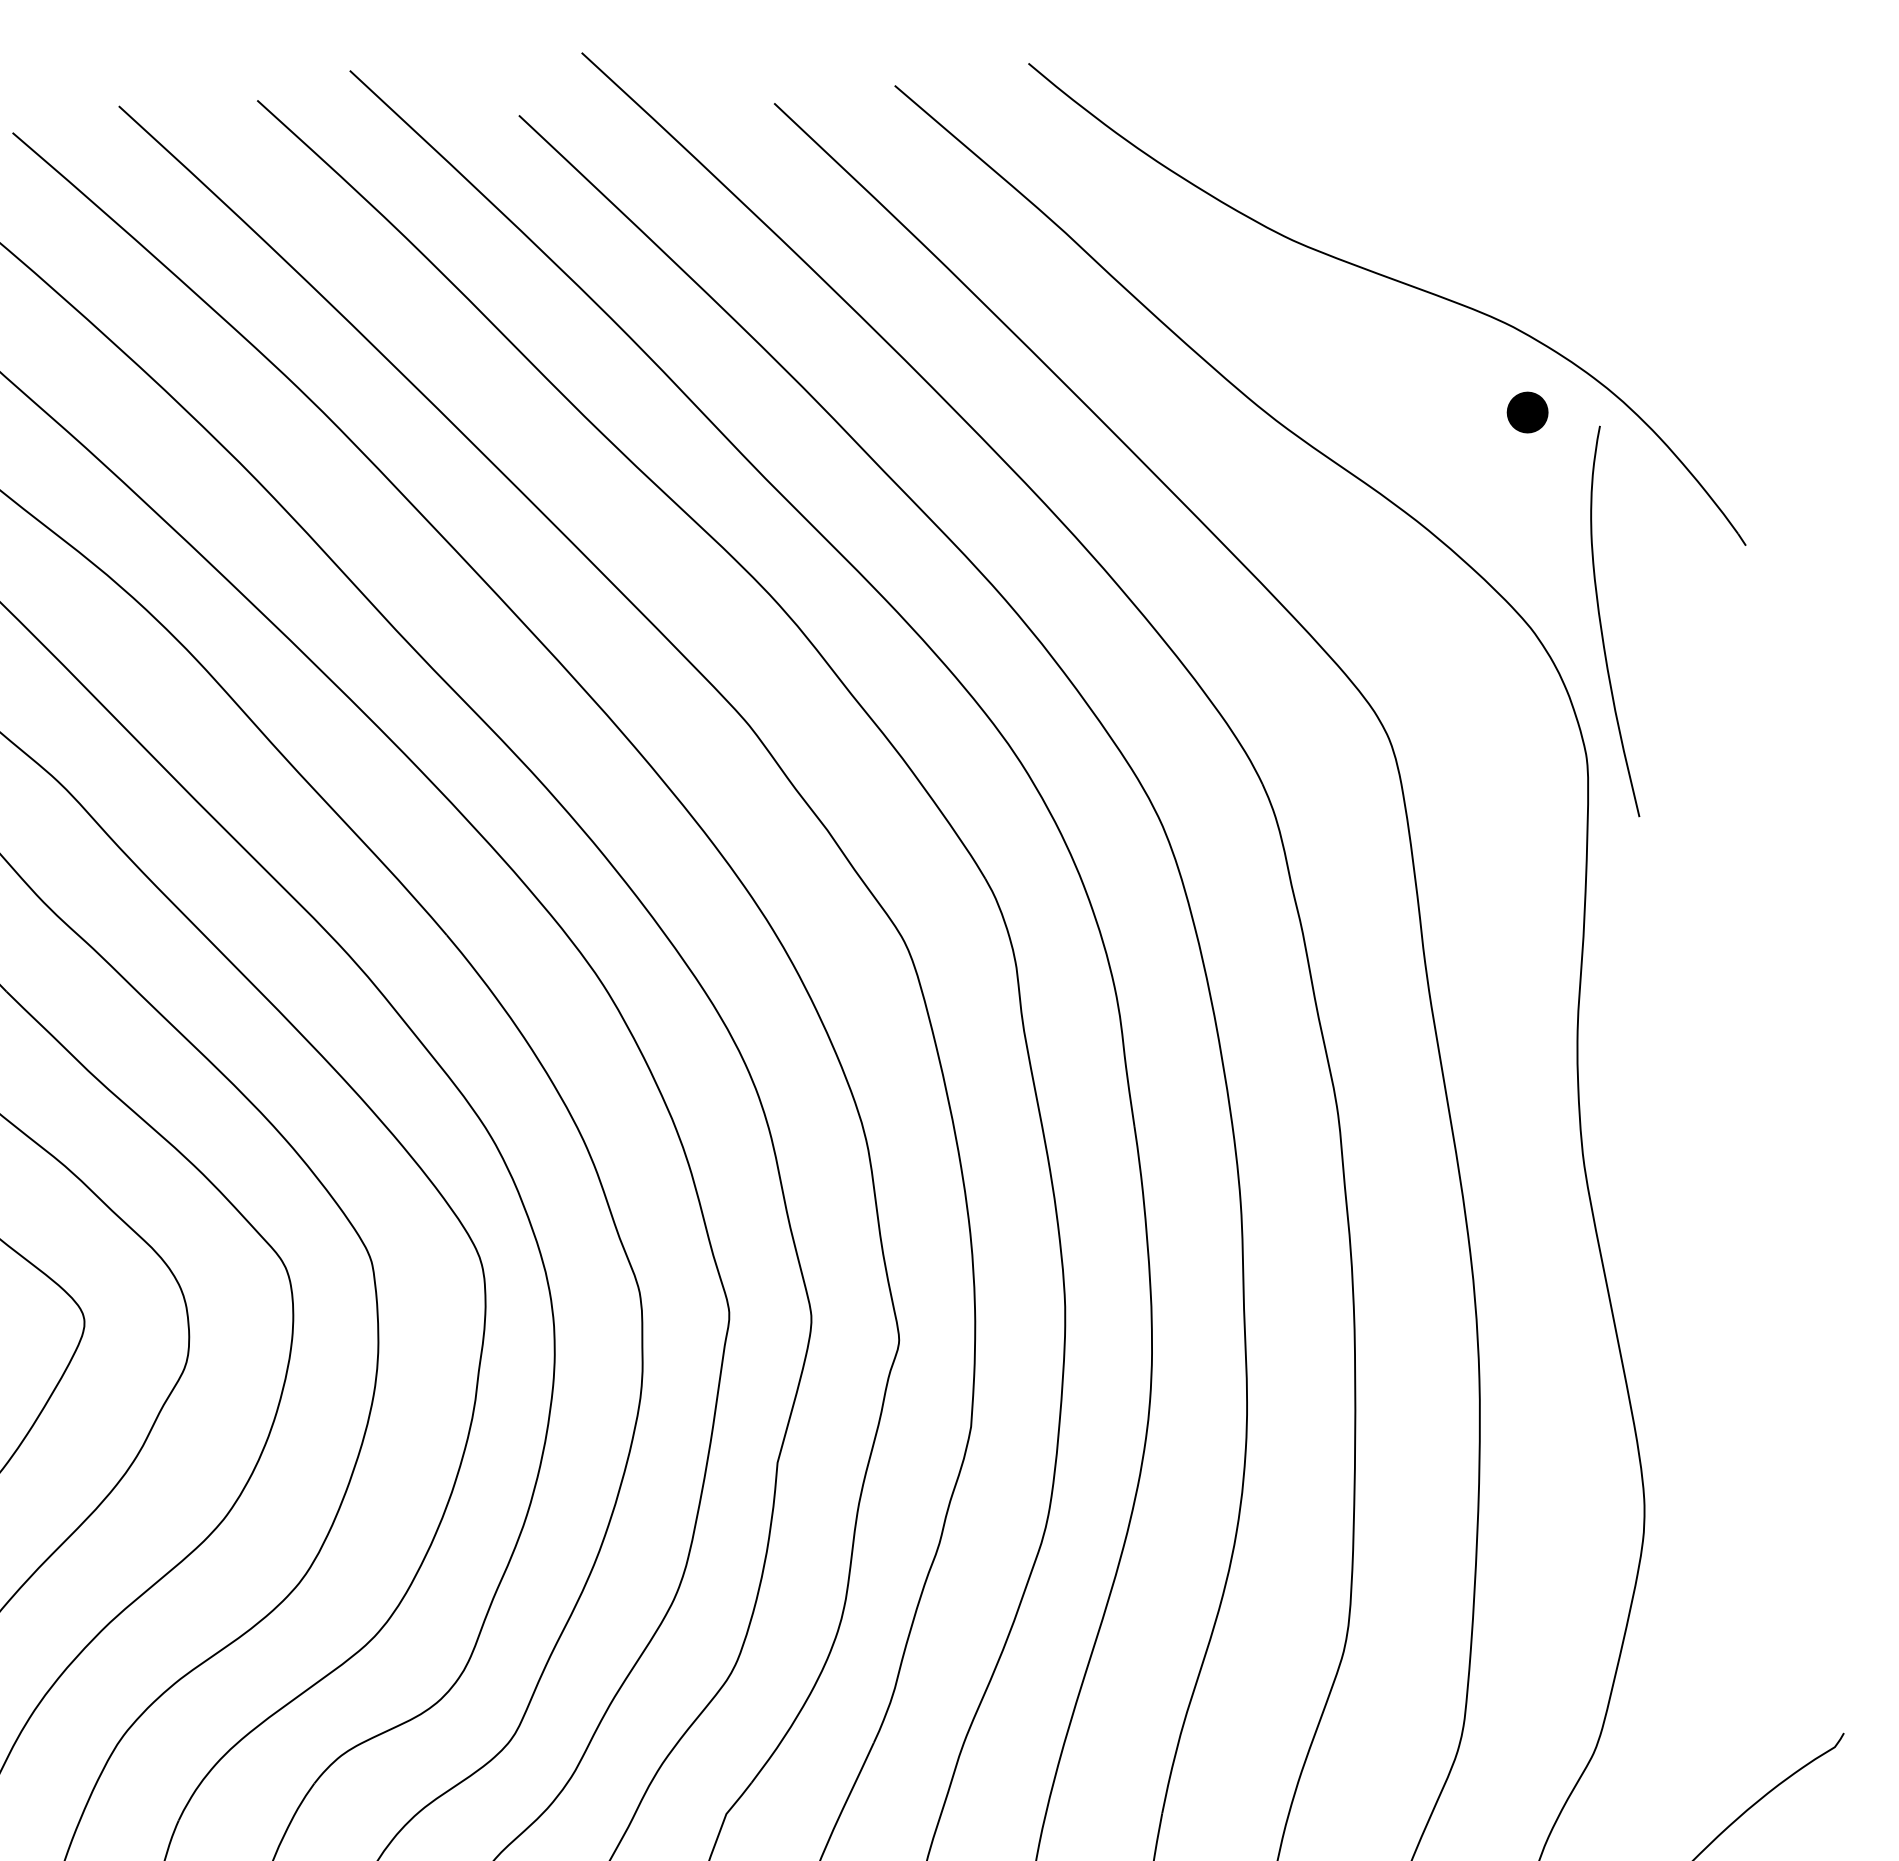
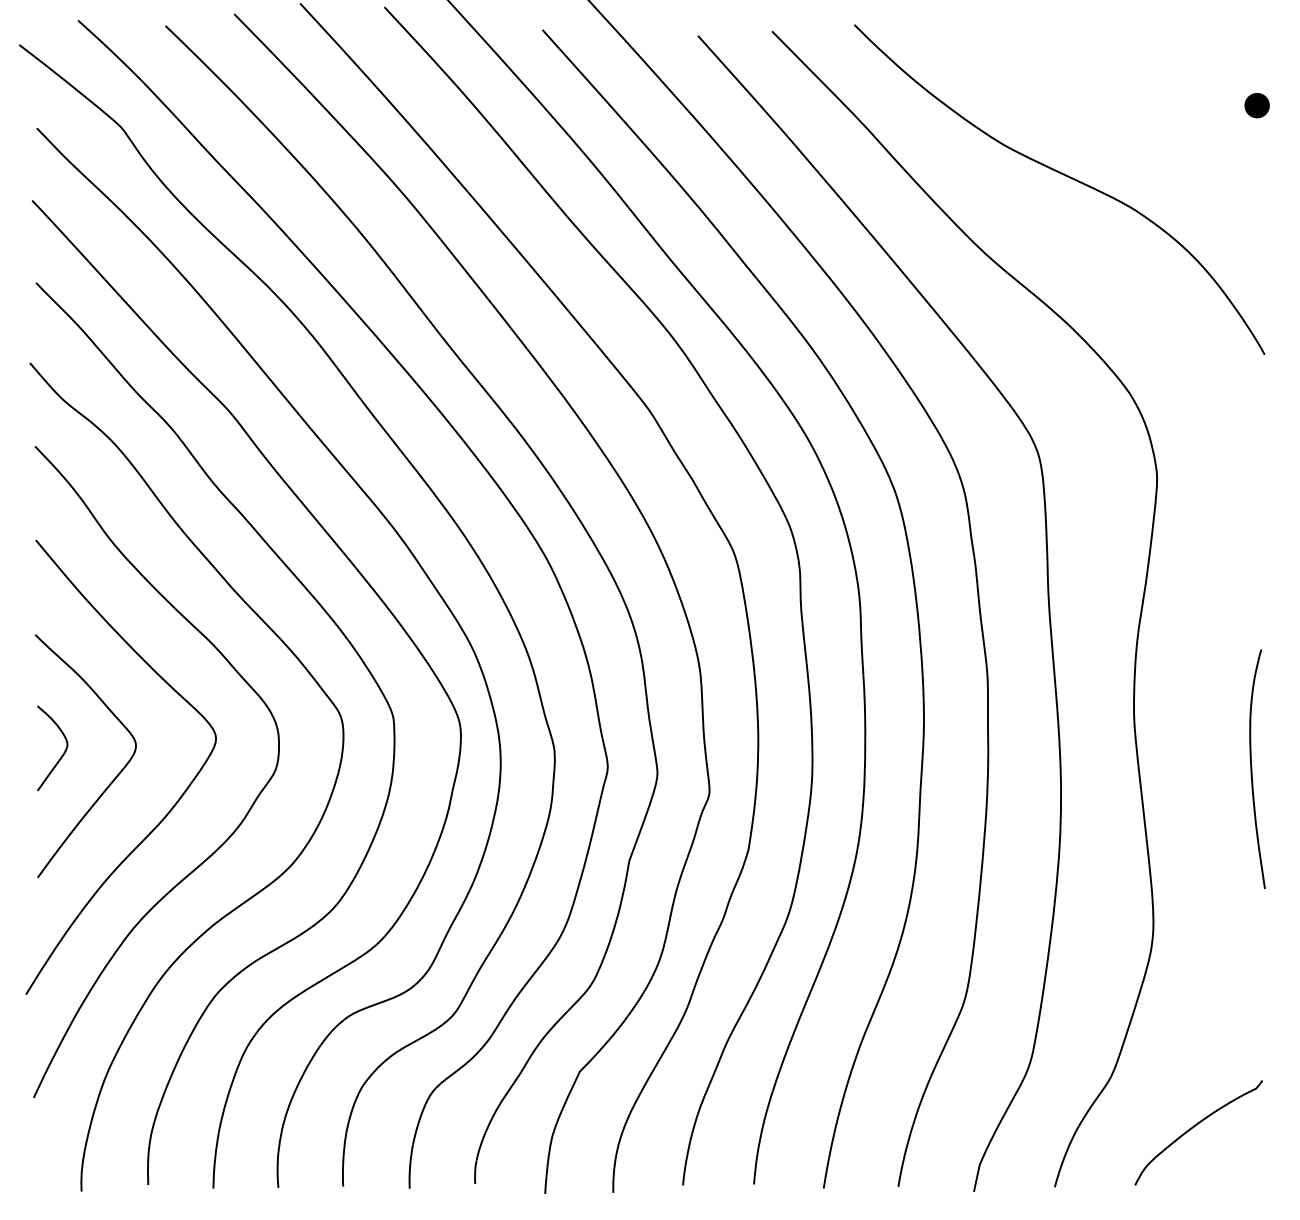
part: (1526, 412) -> (1256, 105), moved
curve: (1602, 621) -> (1252, 768), moved

